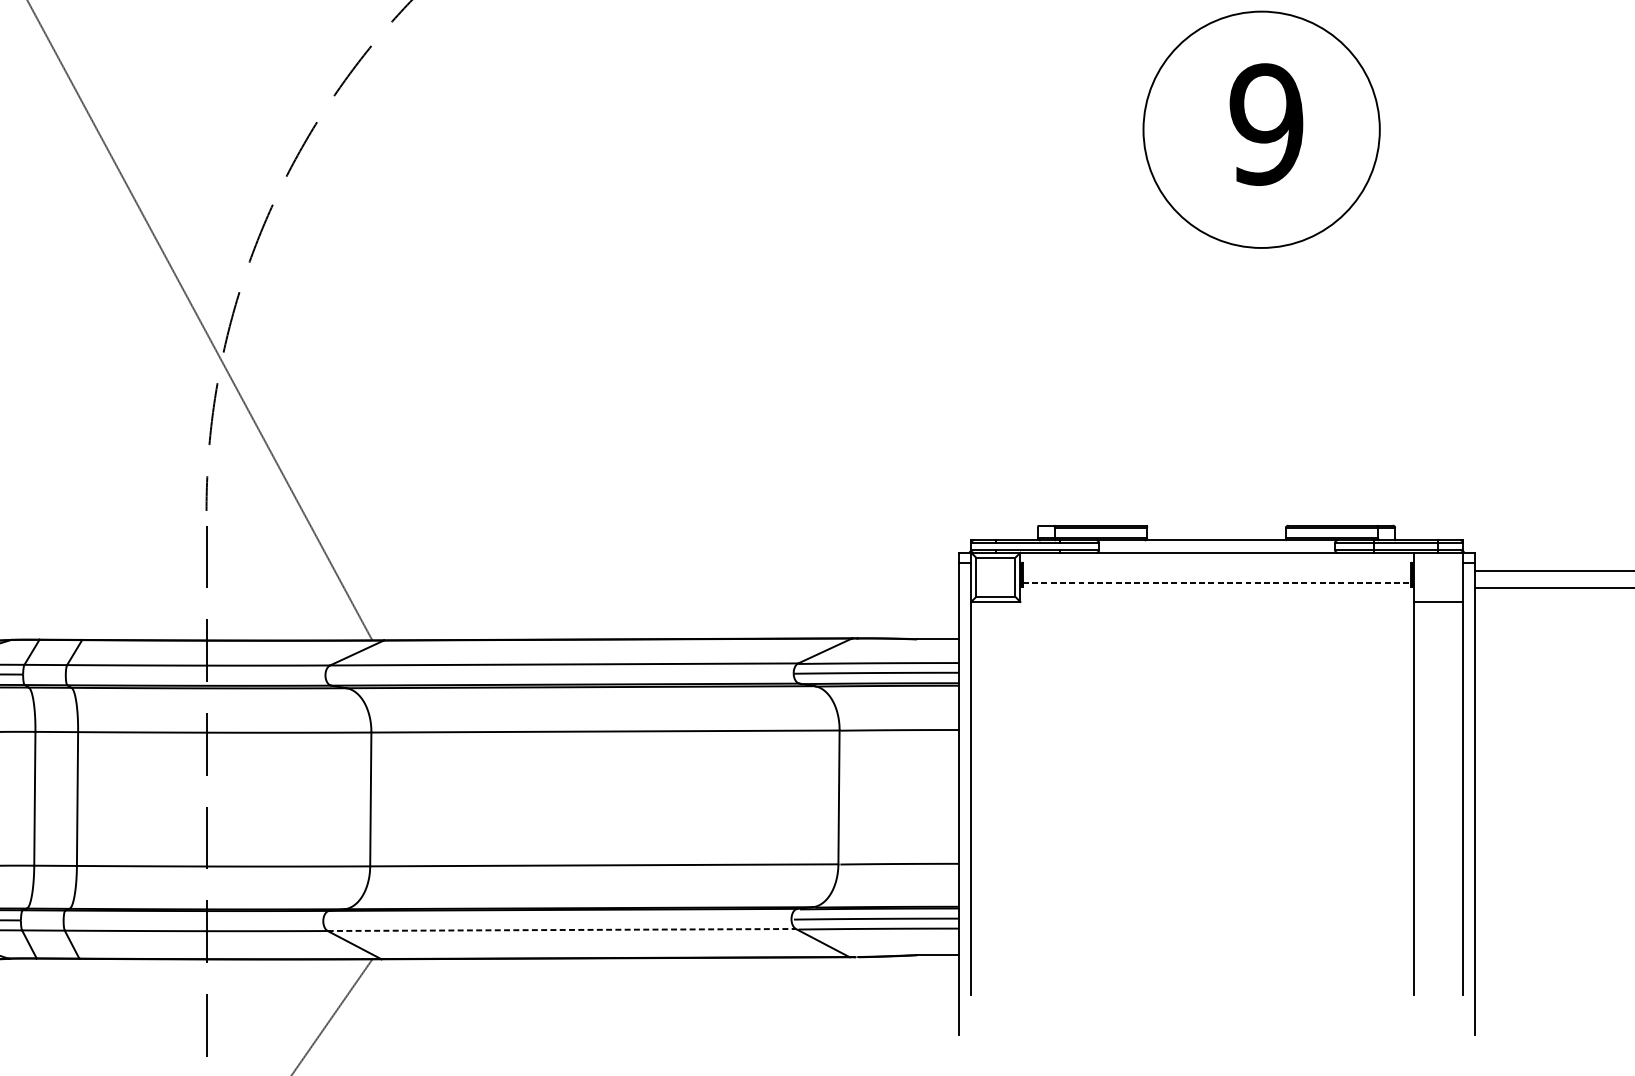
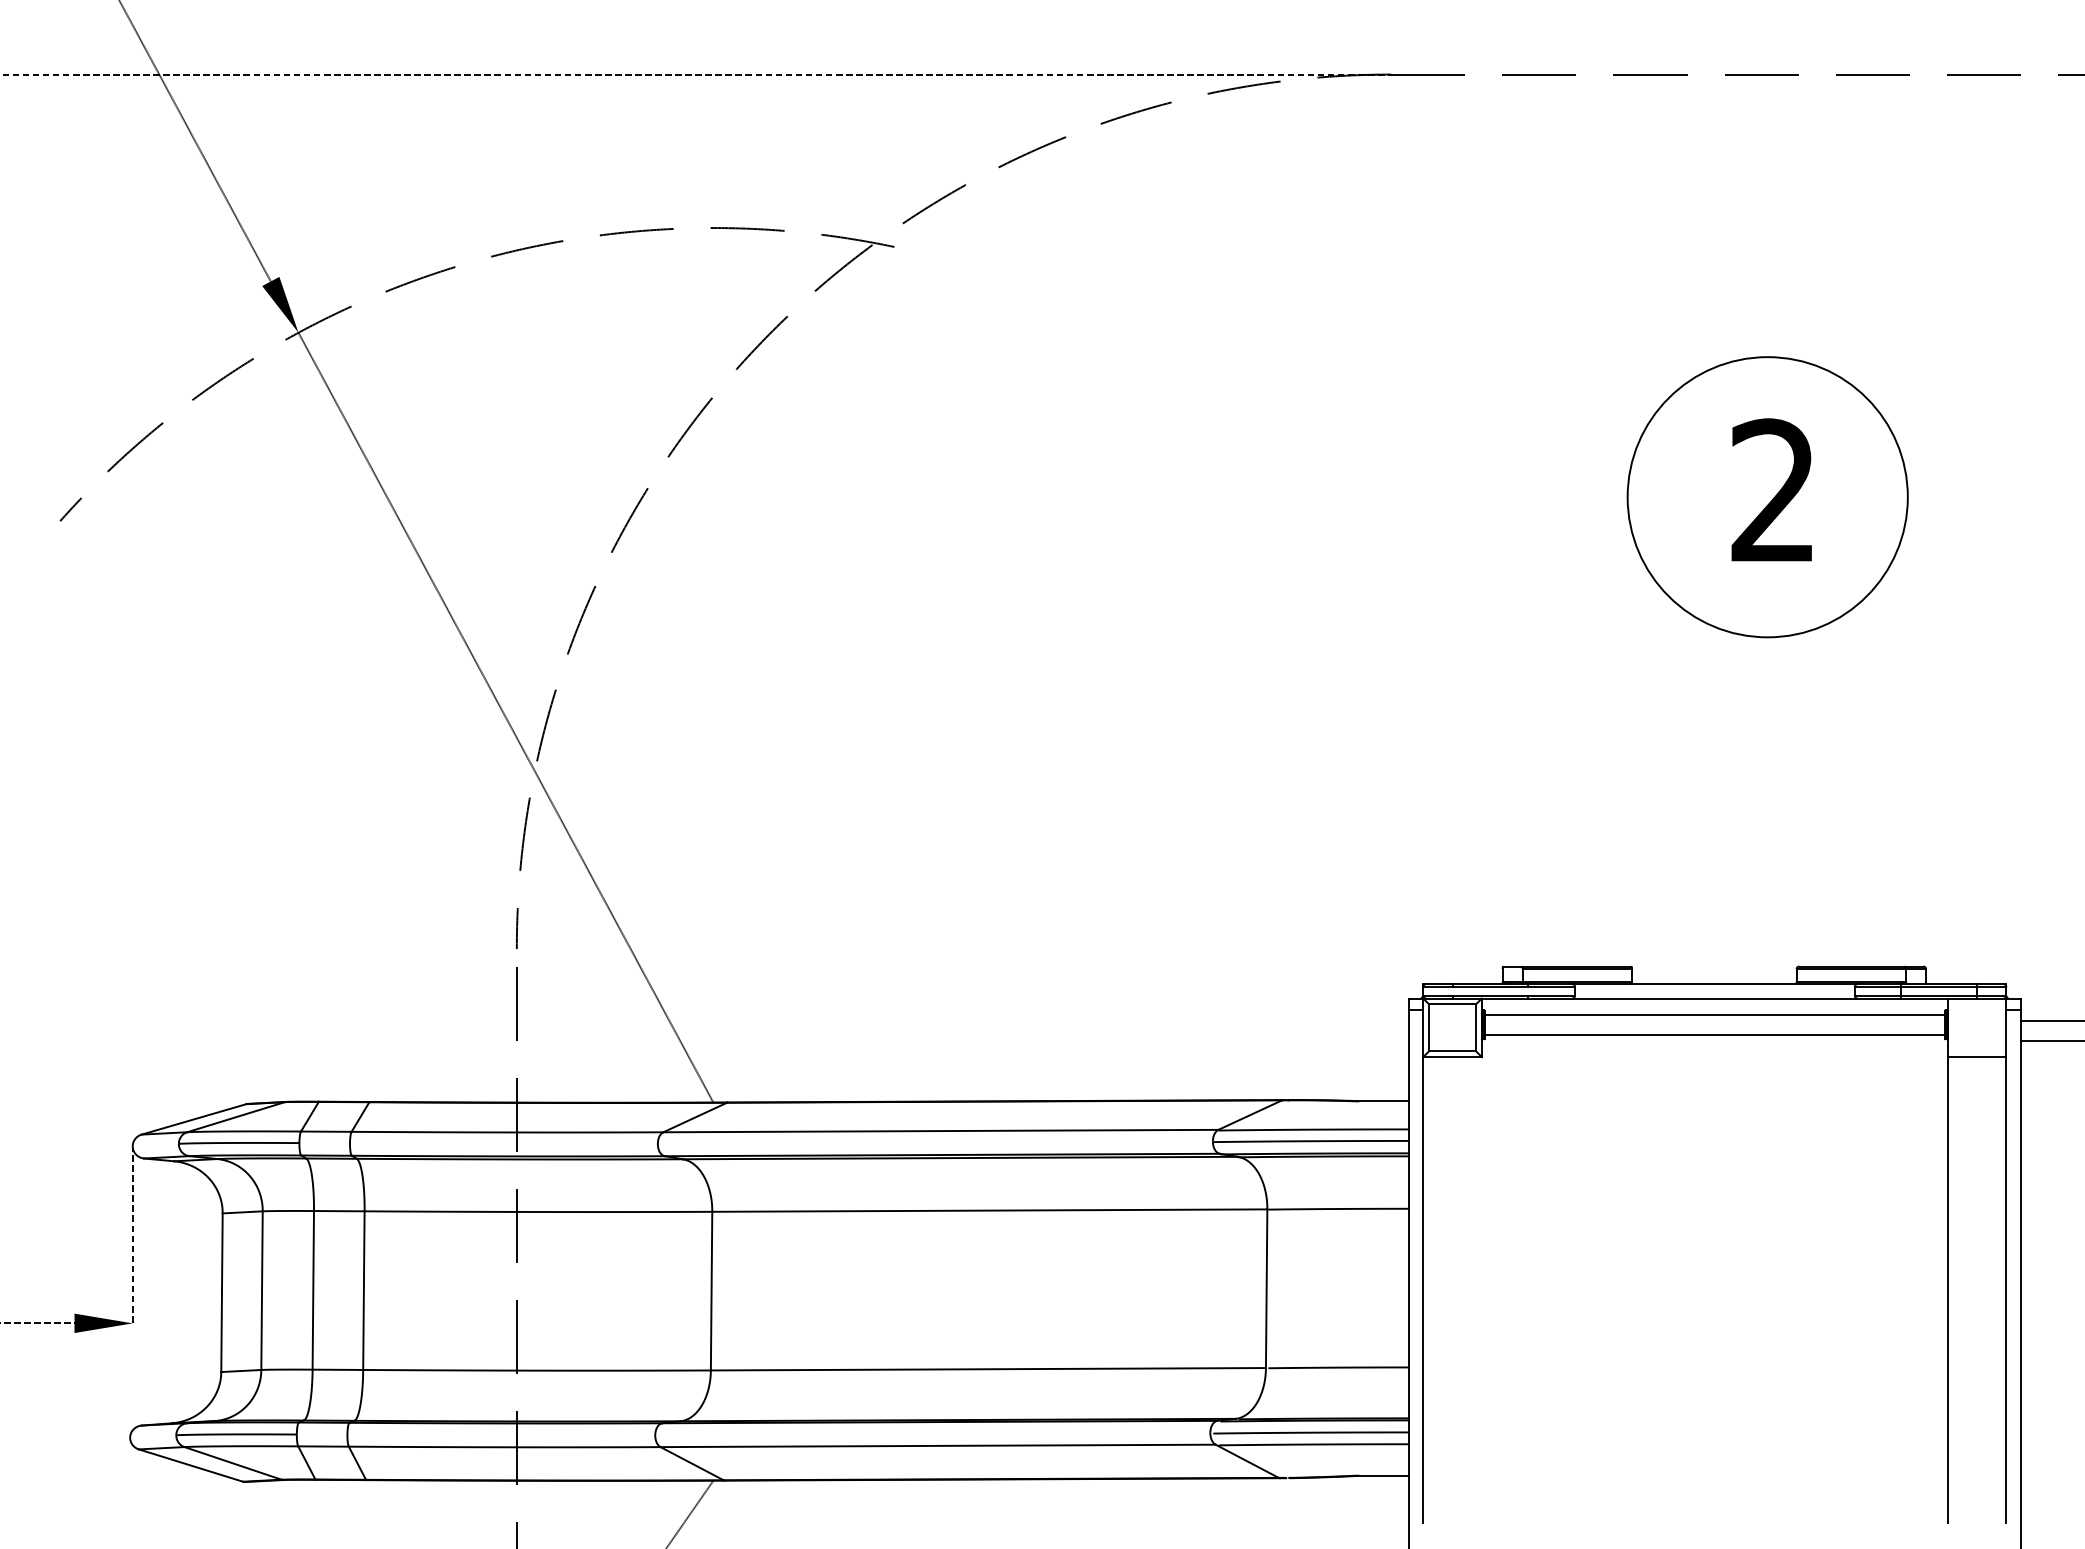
text: (1265, 124) -> (1772, 490), 9 -> 2
line: (1216, 566) -> (1714, 1014), added
line: (1217, 582) -> (1715, 1034), dashed -> solid
line: (562, 929) -> (938, 1445), dashed -> solid

